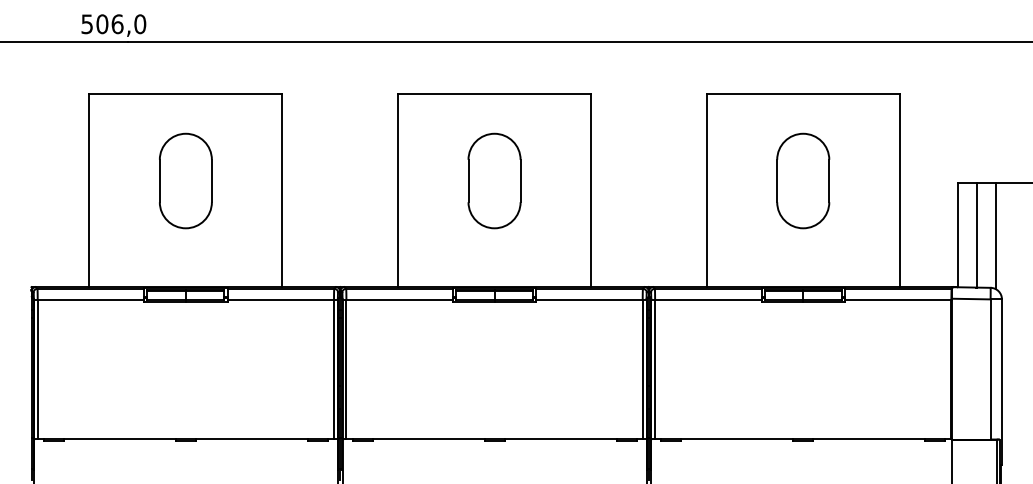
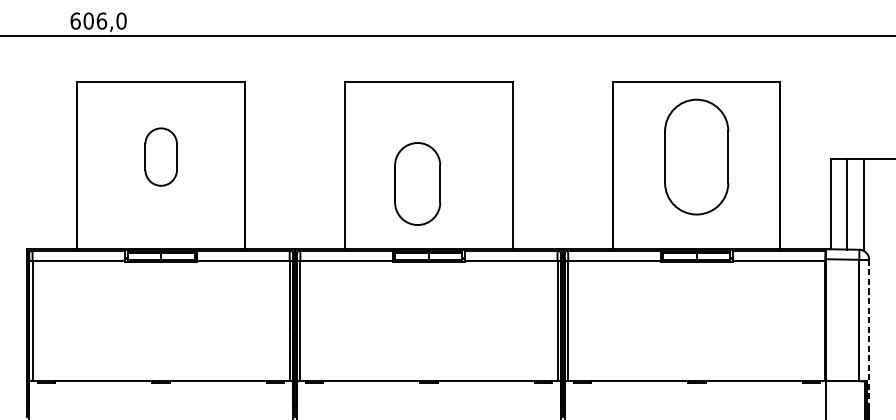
text: (87, 24) -> (75, 21), 506,0 -> 606,0
part: (185, 180) -> (160, 156), size x0.7
part: (494, 180) -> (417, 183), moved
part: (803, 180) -> (697, 156), size x1.4
line: (1001, 381) -> (868, 331), solid -> dashed

